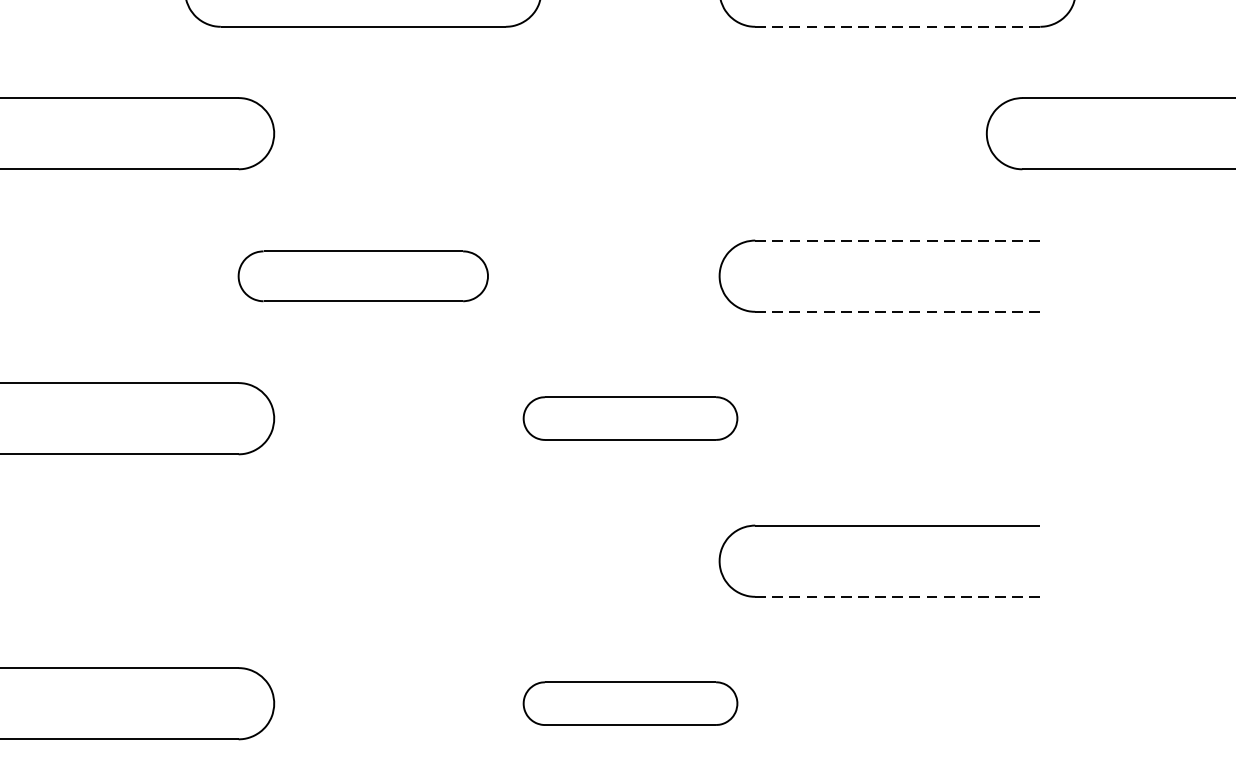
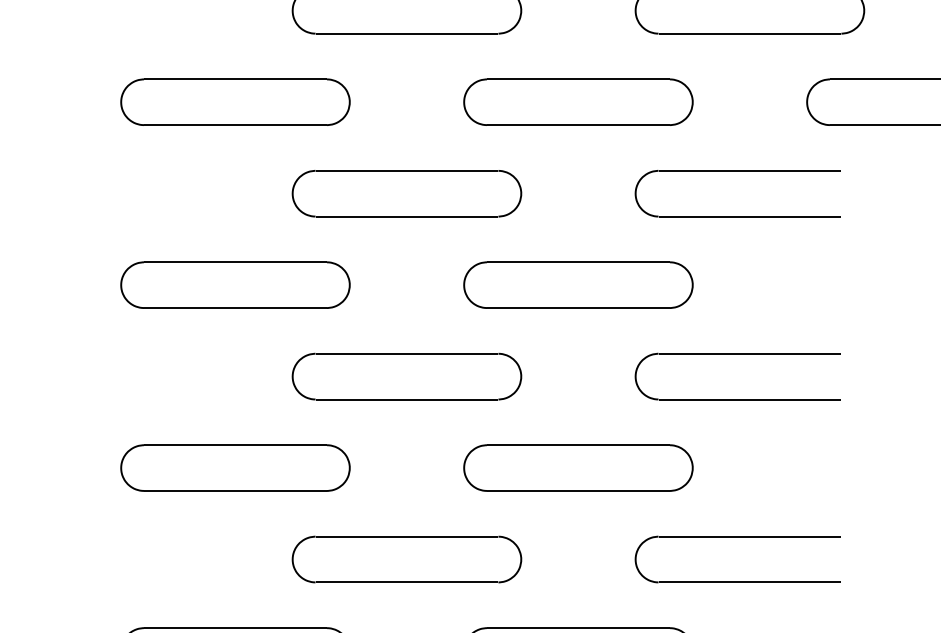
line: (897, 26) -> (749, 33), dashed -> solid
part: (630, 132) -> (578, 101), added
line: (898, 240) -> (750, 170), dashed -> solid
part: (362, 275) -> (406, 193), size x1.43
line: (897, 311) -> (749, 216), dashed -> solid
part: (630, 417) -> (578, 284), size x1.67
part: (362, 560) -> (406, 376), added
line: (897, 596) -> (749, 399), dashed -> solid
part: (630, 702) -> (578, 467), size x1.67

